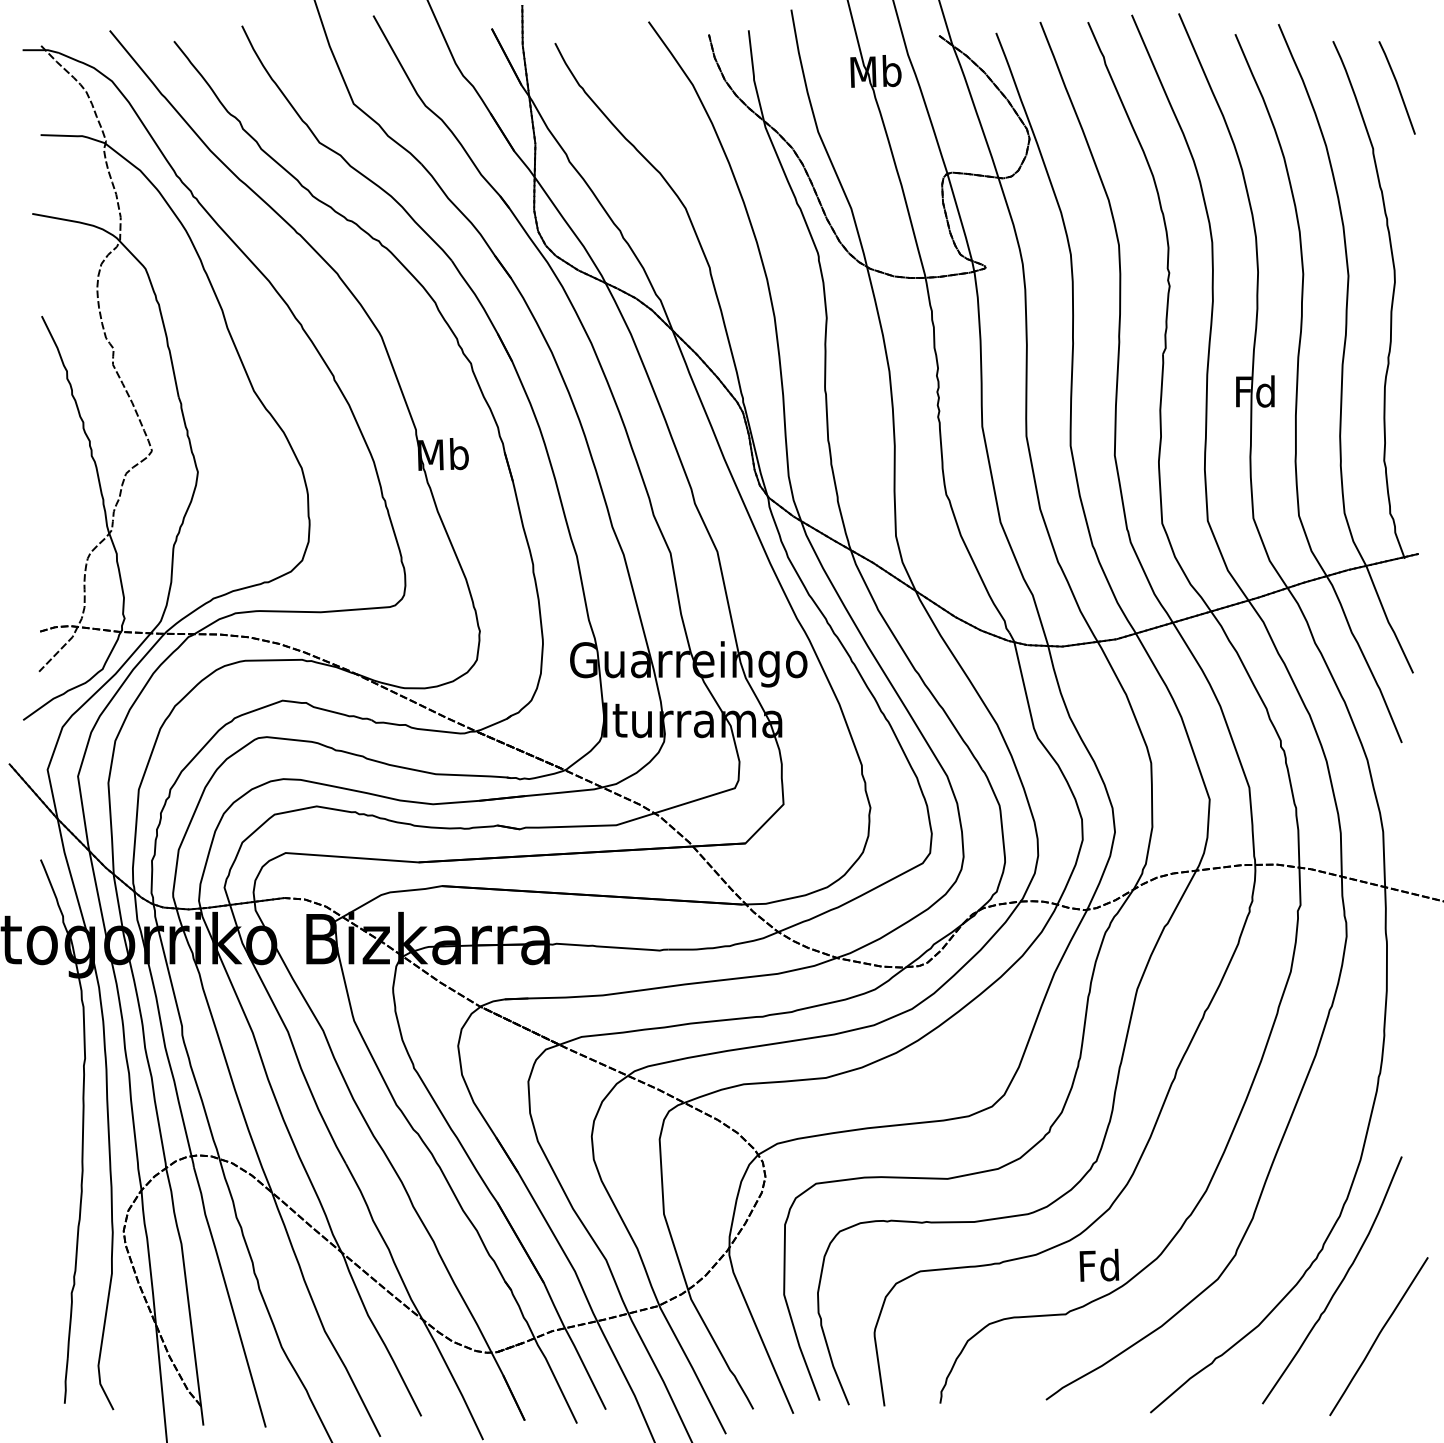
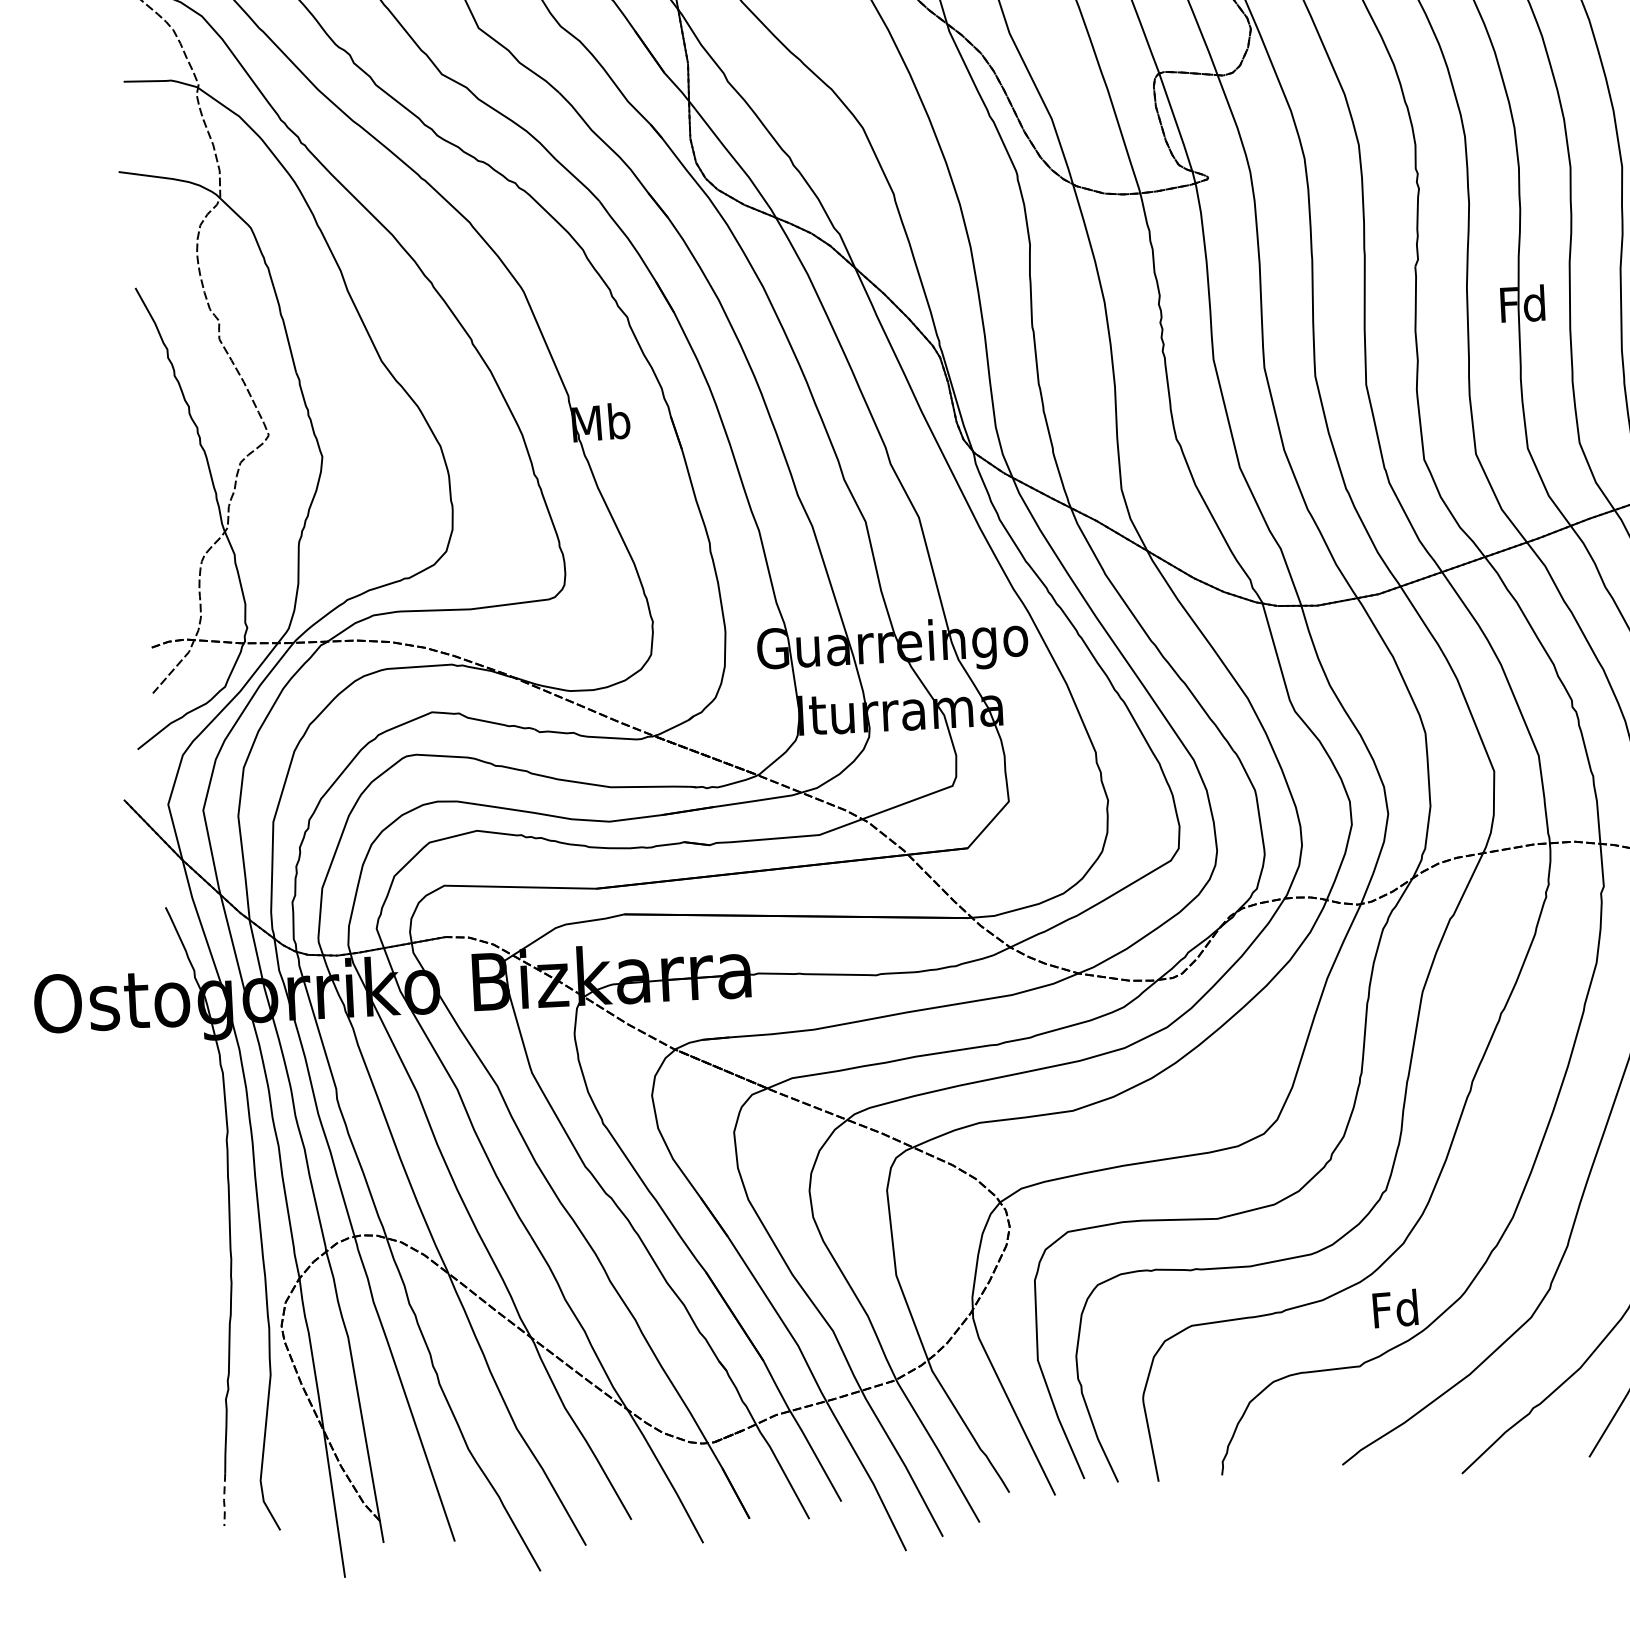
line: (65, 1381) -> (223, 1500), solid -> dashed

